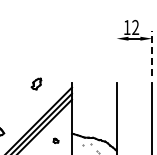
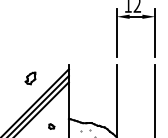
line: (116, 53) -> (116, 32), added
line: (152, 53) -> (155, 32), dashed -> solid
part: (36, 83) -> (30, 77), moved

